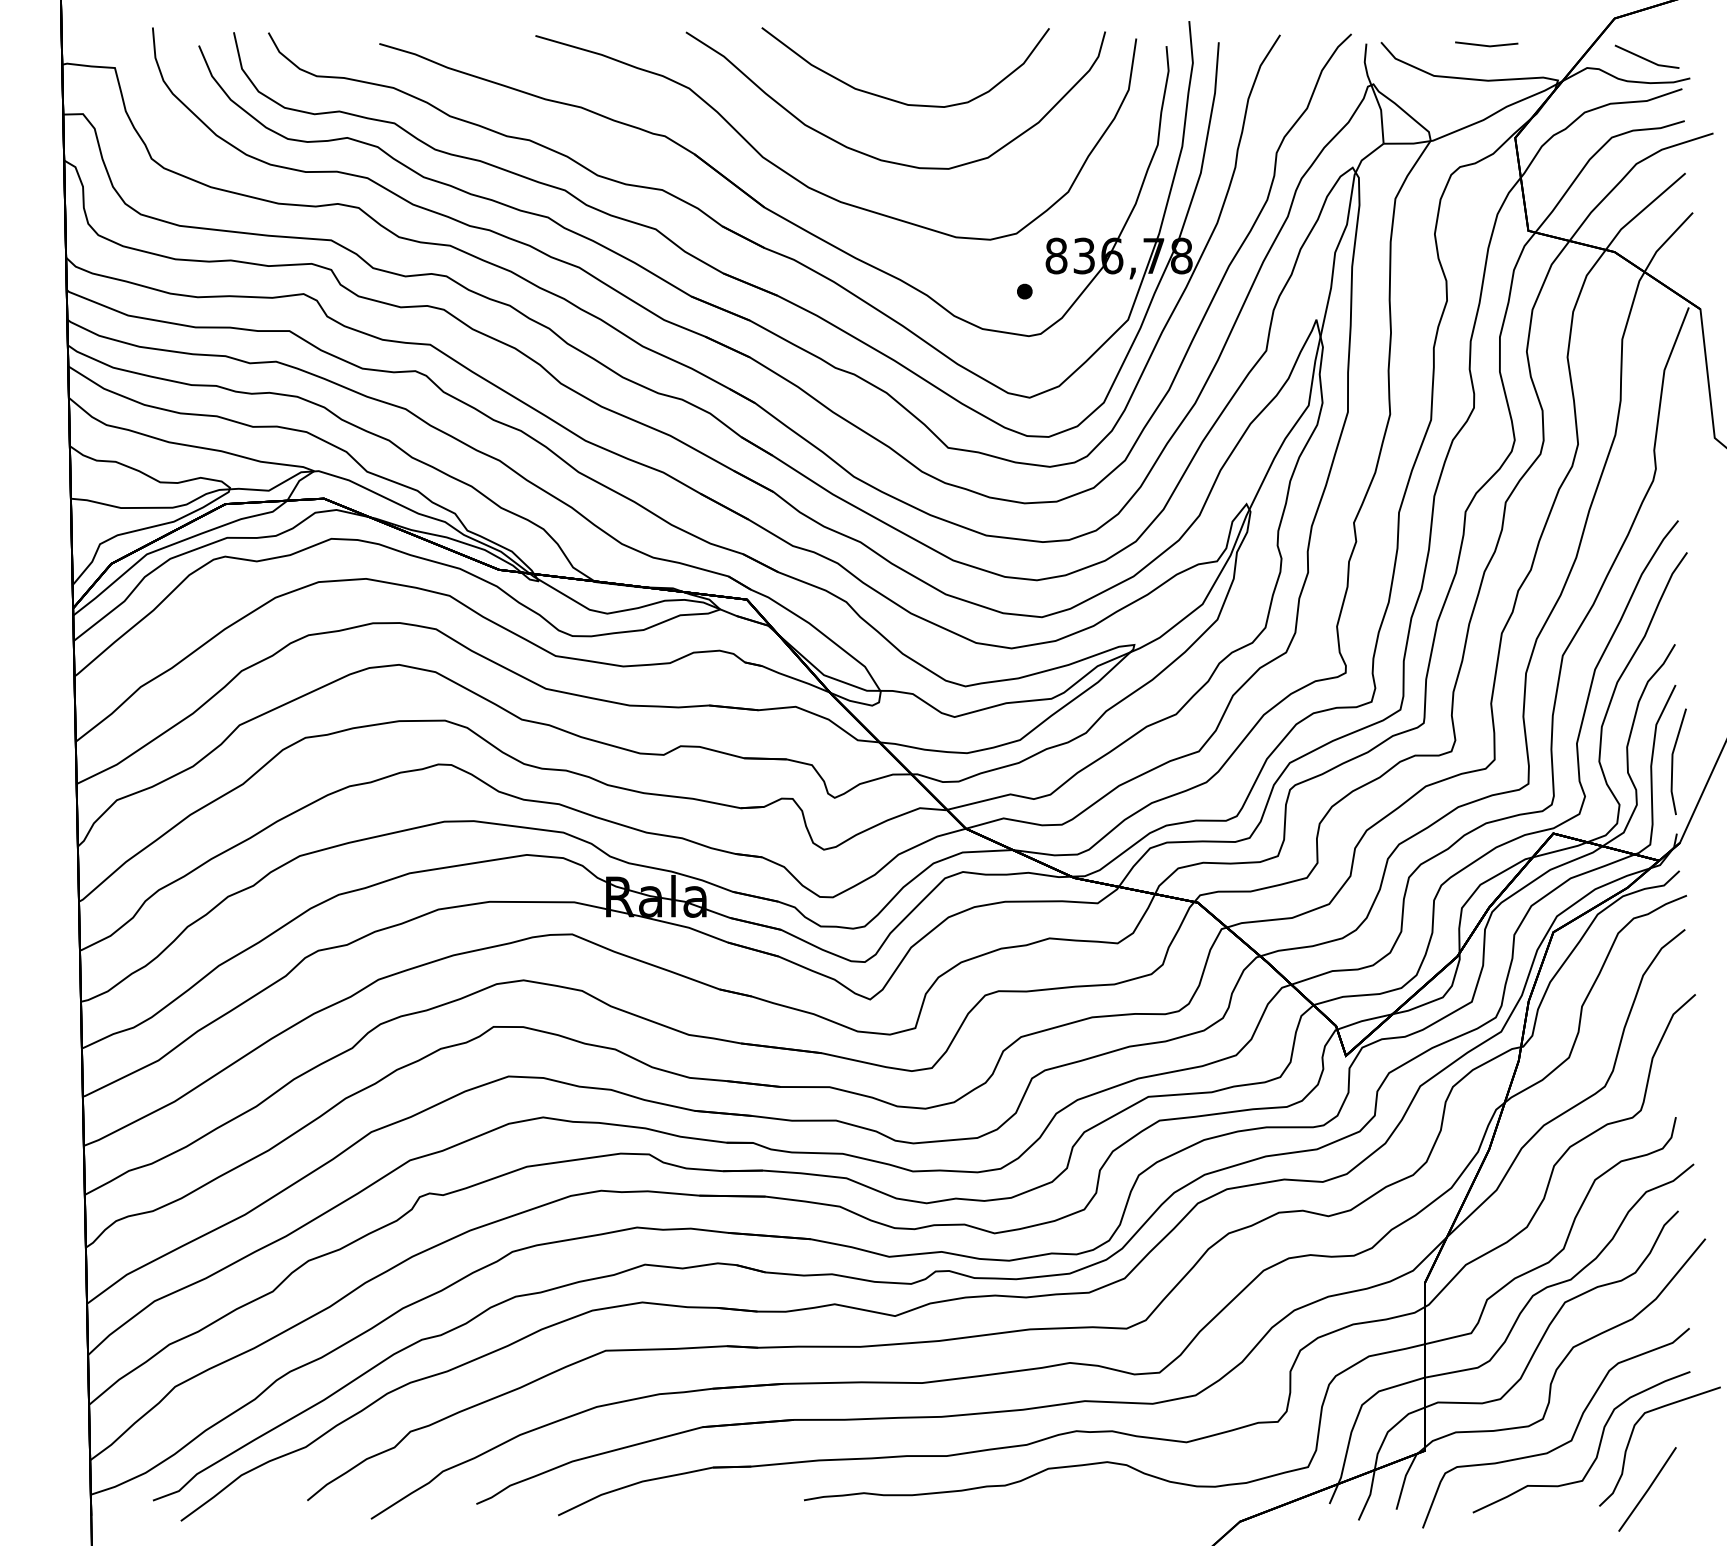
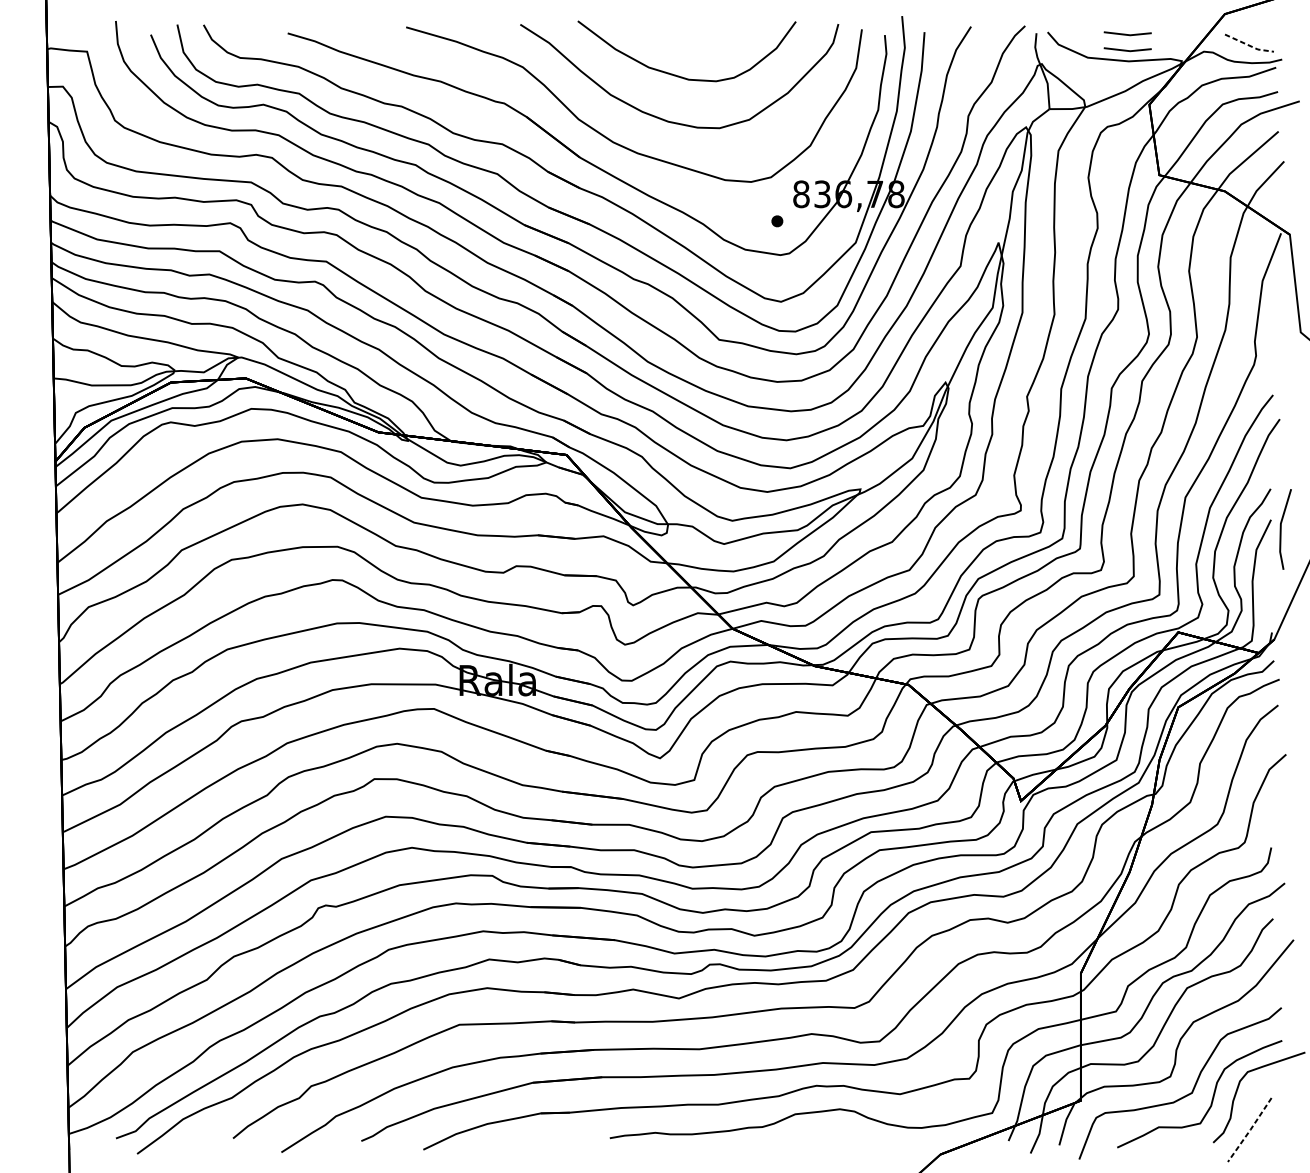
line: (1647, 60) -> (1249, 45), solid -> dashed
line: (1486, 66) -> (1127, 50), added
line: (1673, 761) -> (1281, 529), moved
line: (1648, 1489) -> (1250, 1130), solid -> dashed

